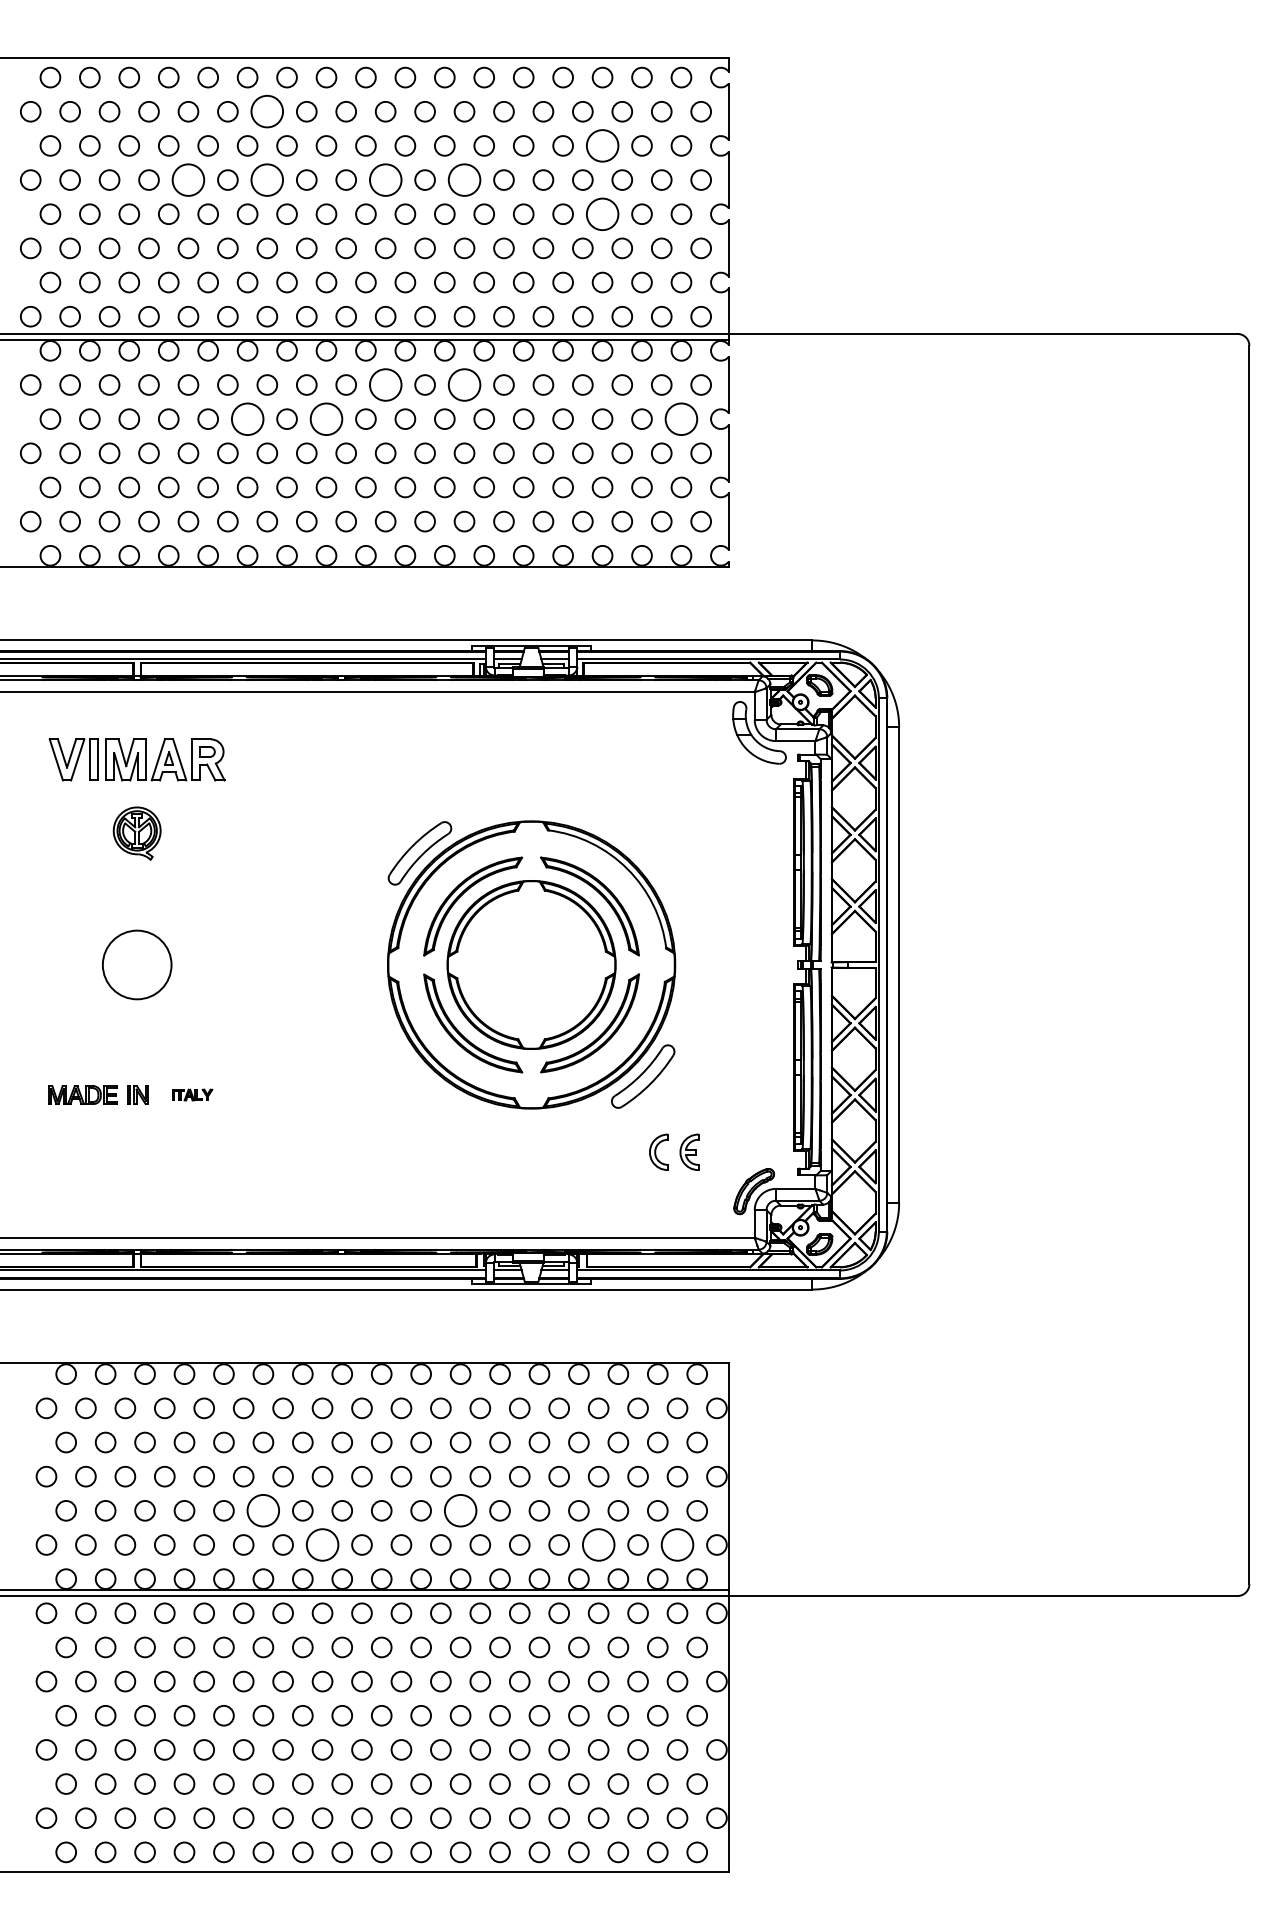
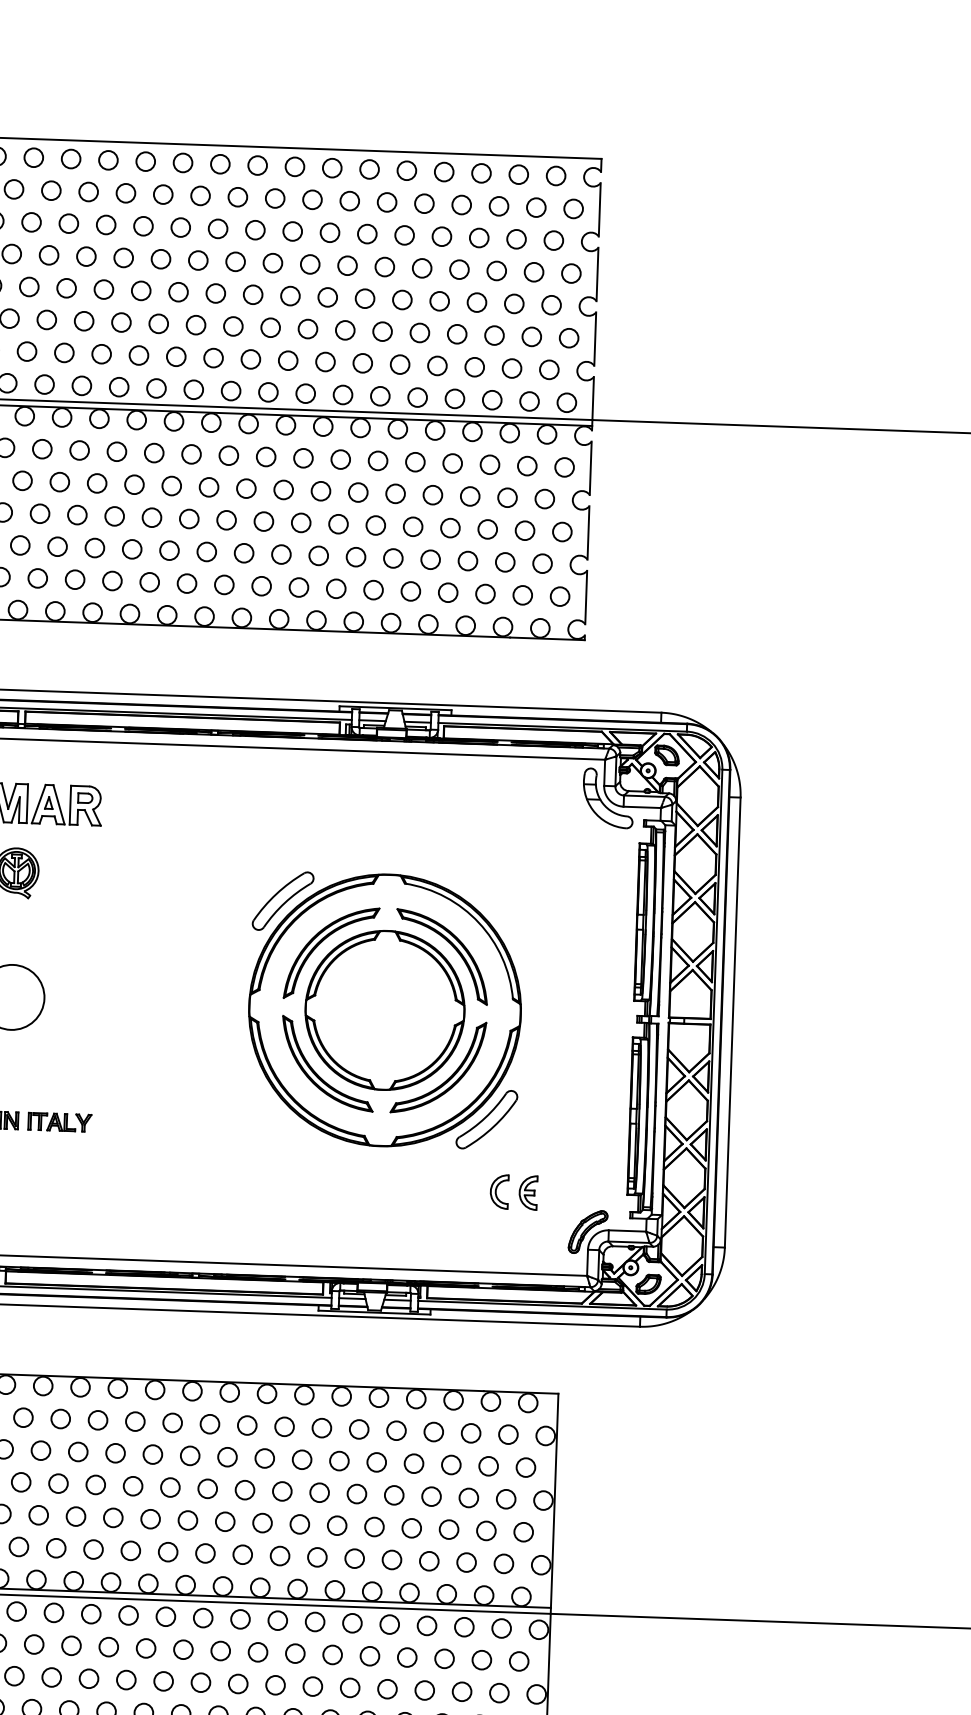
circle: (267, 111) -> (163, 194), size x0.62
circle: (602, 145) -> (479, 237), size x0.62
circle: (188, 179) -> (86, 256), size x0.62
circle: (267, 179) -> (161, 258), size x0.62
circle: (385, 179) -> (272, 262), size x0.62
circle: (464, 179) -> (347, 265), size x0.62
circle: (602, 213) -> (476, 301), size x0.62
circle: (385, 384) -> (266, 456), size x0.62
circle: (464, 384) -> (340, 459), size x0.62
circle: (247, 418) -> (134, 484), size x0.62
circle: (326, 418) -> (209, 486), size x0.62
circle: (681, 418) -> (544, 498), size x0.62
part: (192, 1094) -> (60, 1121), size x1.67
circle: (263, 1510) -> (113, 1517), size x0.62
circle: (460, 1510) -> (299, 1524), size x0.62
circle: (322, 1544) -> (168, 1551), size x0.62
circle: (598, 1544) -> (429, 1560), size x0.62
circle: (677, 1544) -> (503, 1563), size x0.62

